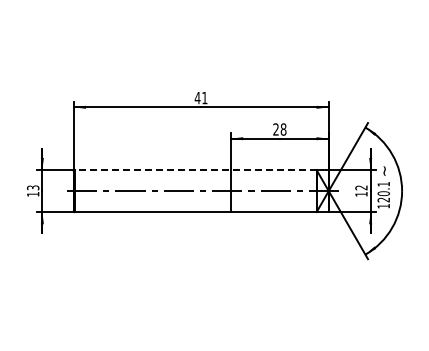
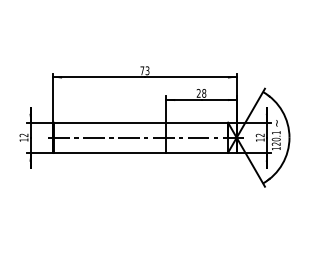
text: (200, 97) -> (144, 70), 41 -> 73
line: (195, 170) -> (140, 122), dashed -> solid
text: (33, 187) -> (24, 135), 13 -> 12

